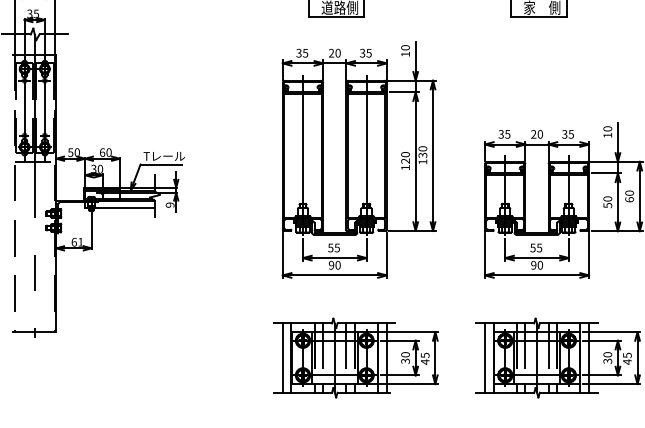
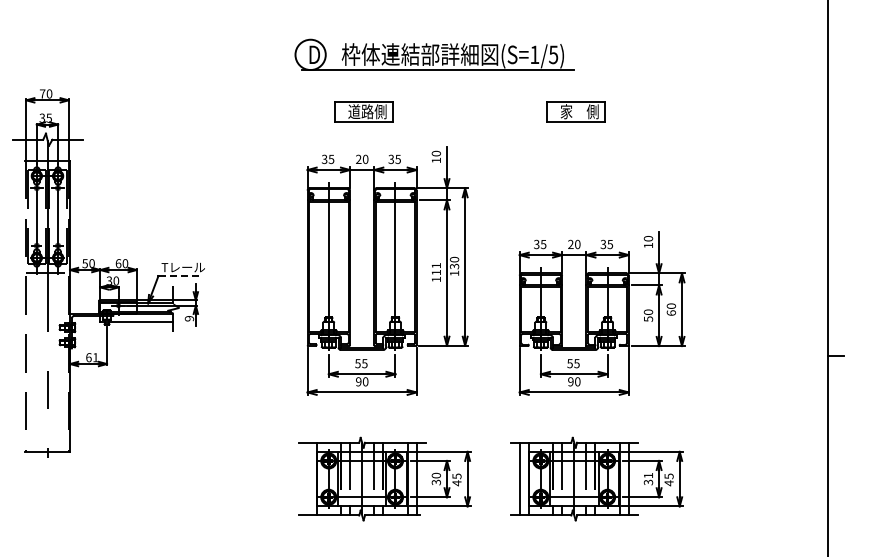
text: (404, 158) -> (435, 269), 120 -> 111
line: (162, 164) -> (181, 276), solid -> dashed
text: (607, 354) -> (648, 475), 30 -> 31
line: (282, 357) -> (307, 478), removed

